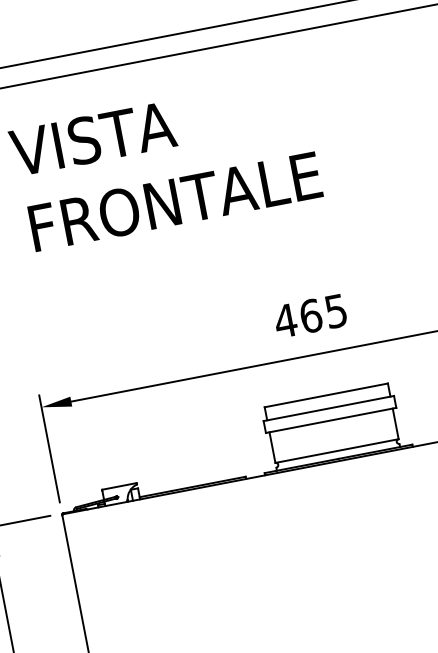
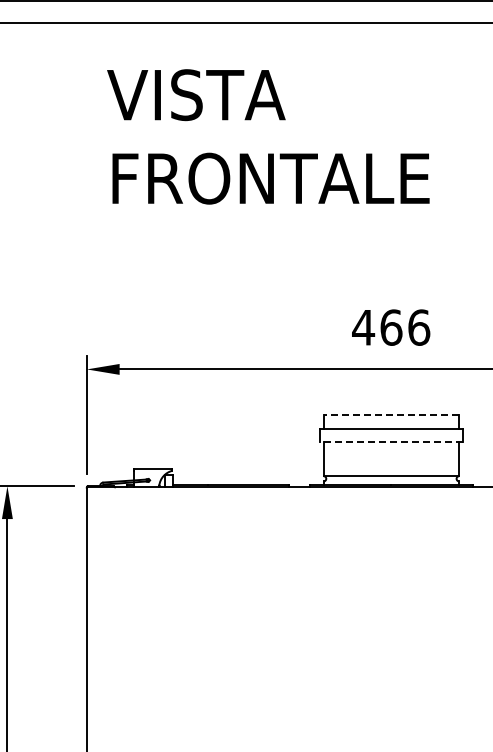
text: (336, 311) -> (419, 327), 465 -> 466
line: (326, 394) -> (391, 414), solid -> dashed
line: (331, 420) -> (391, 442), solid -> dashed

